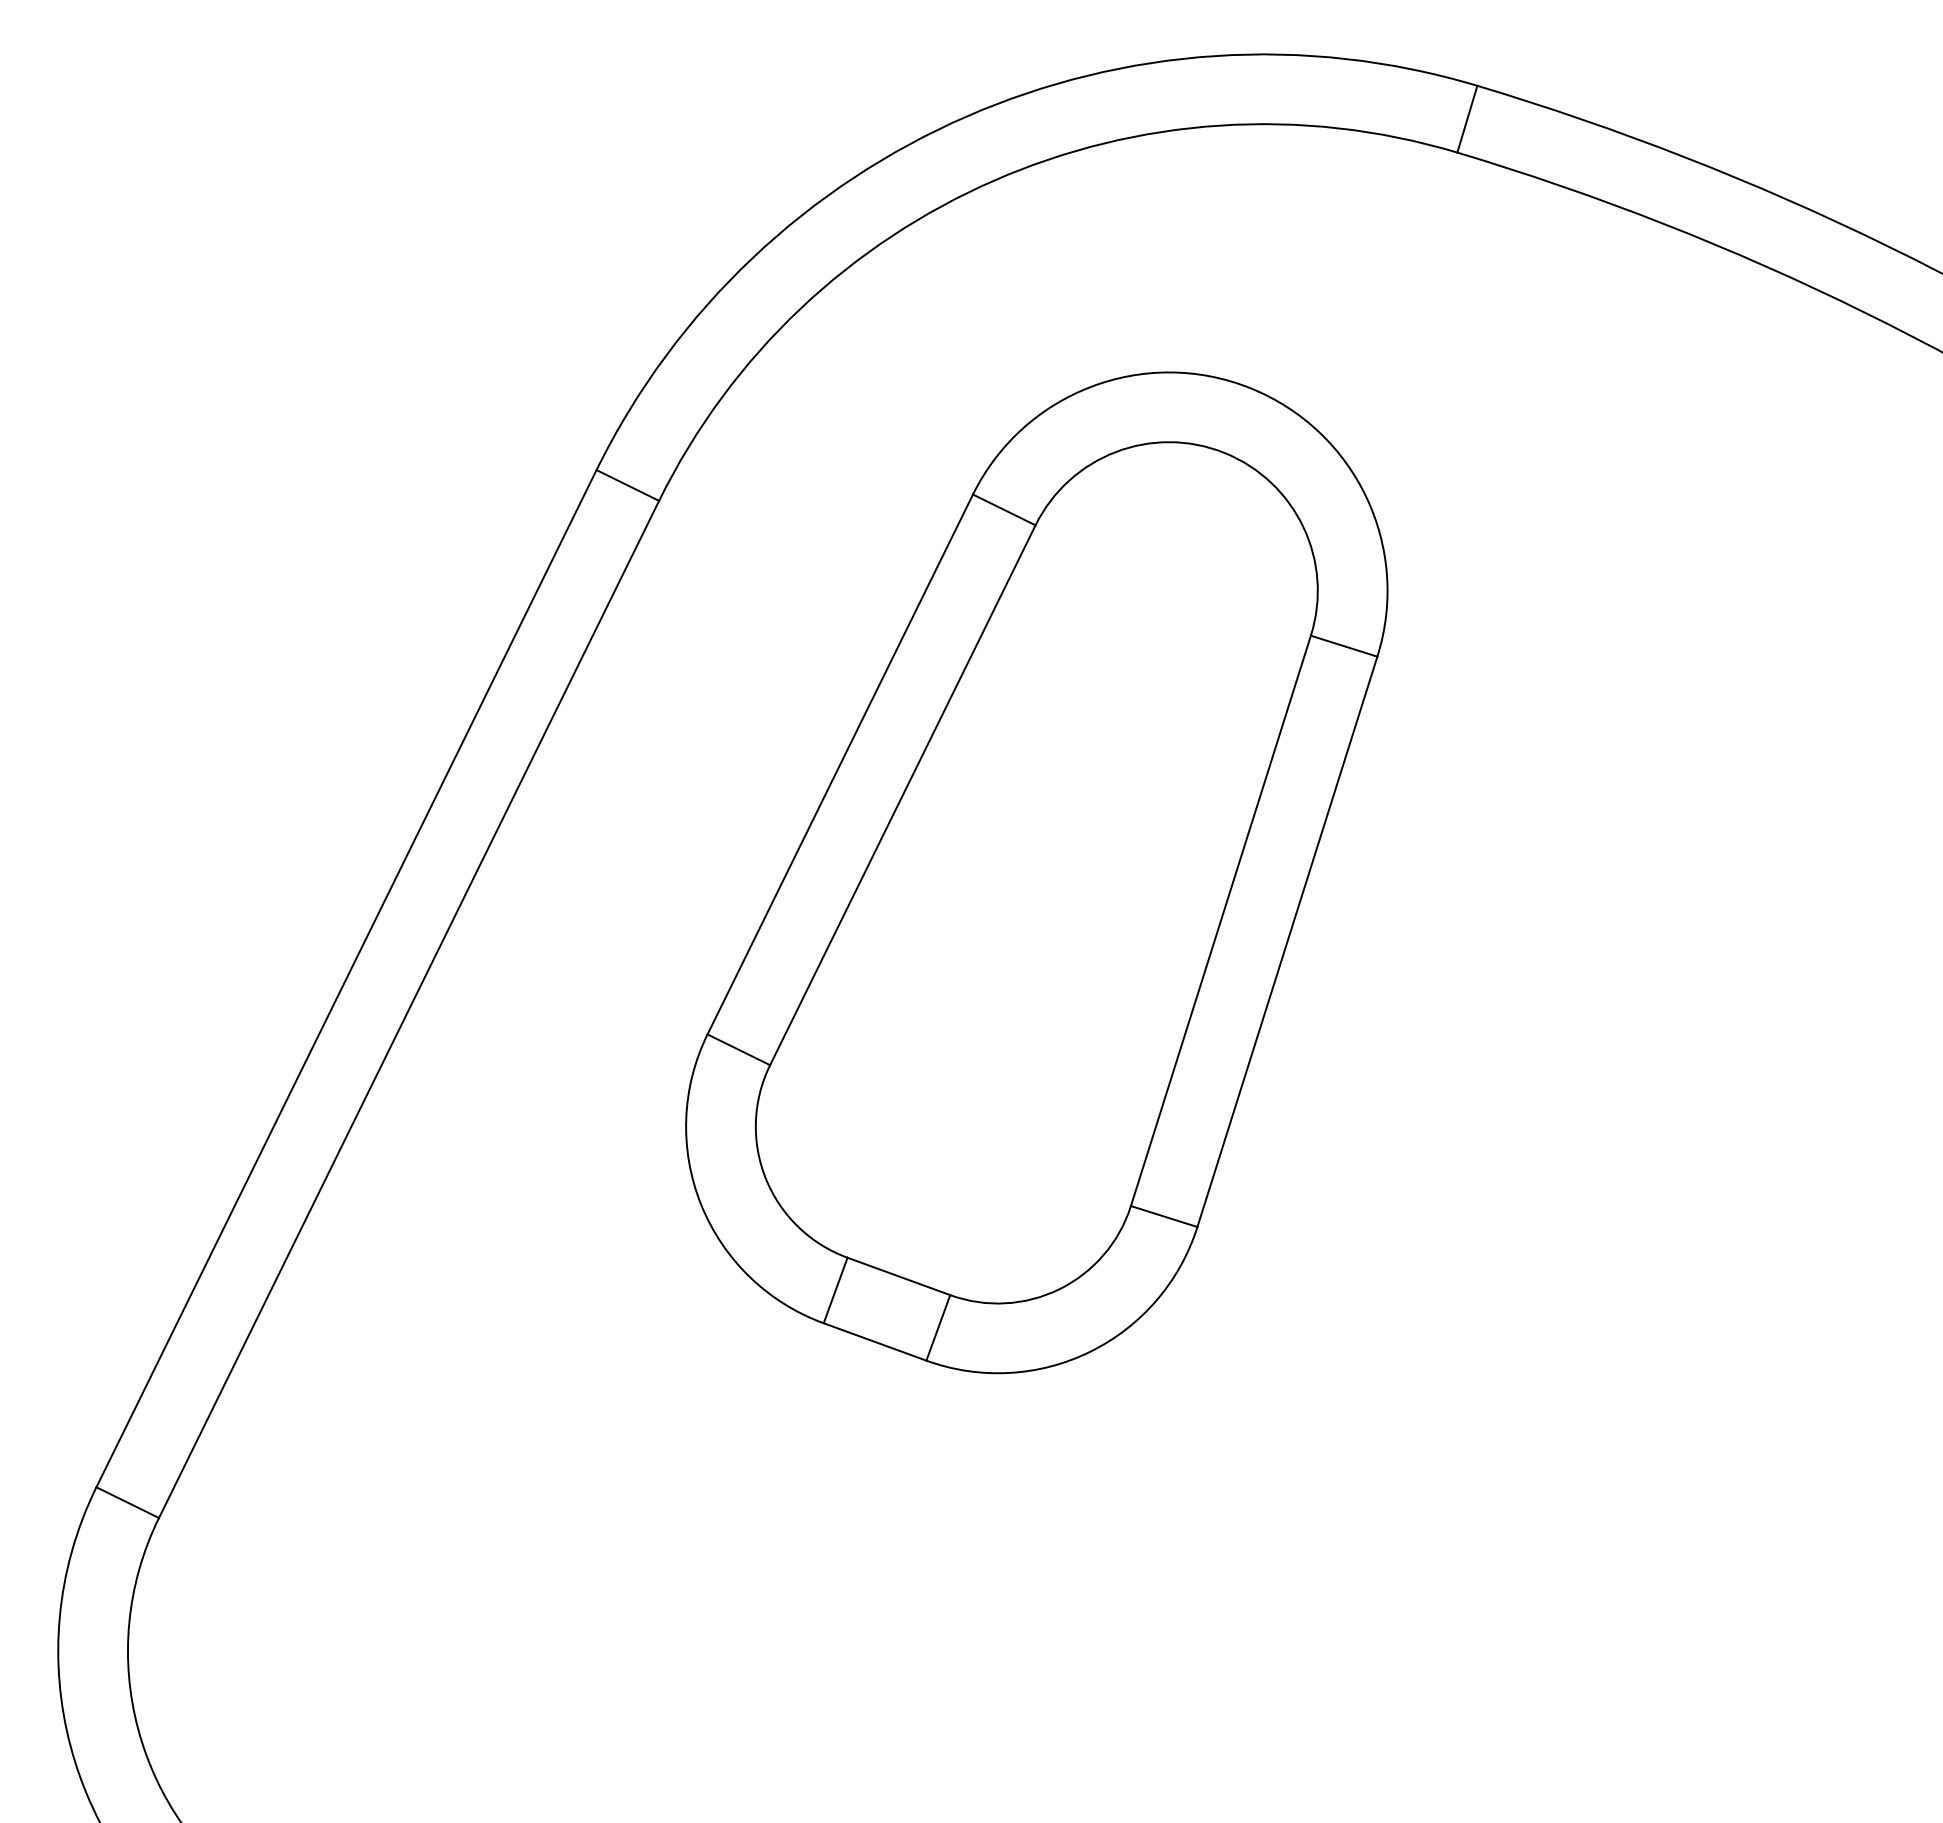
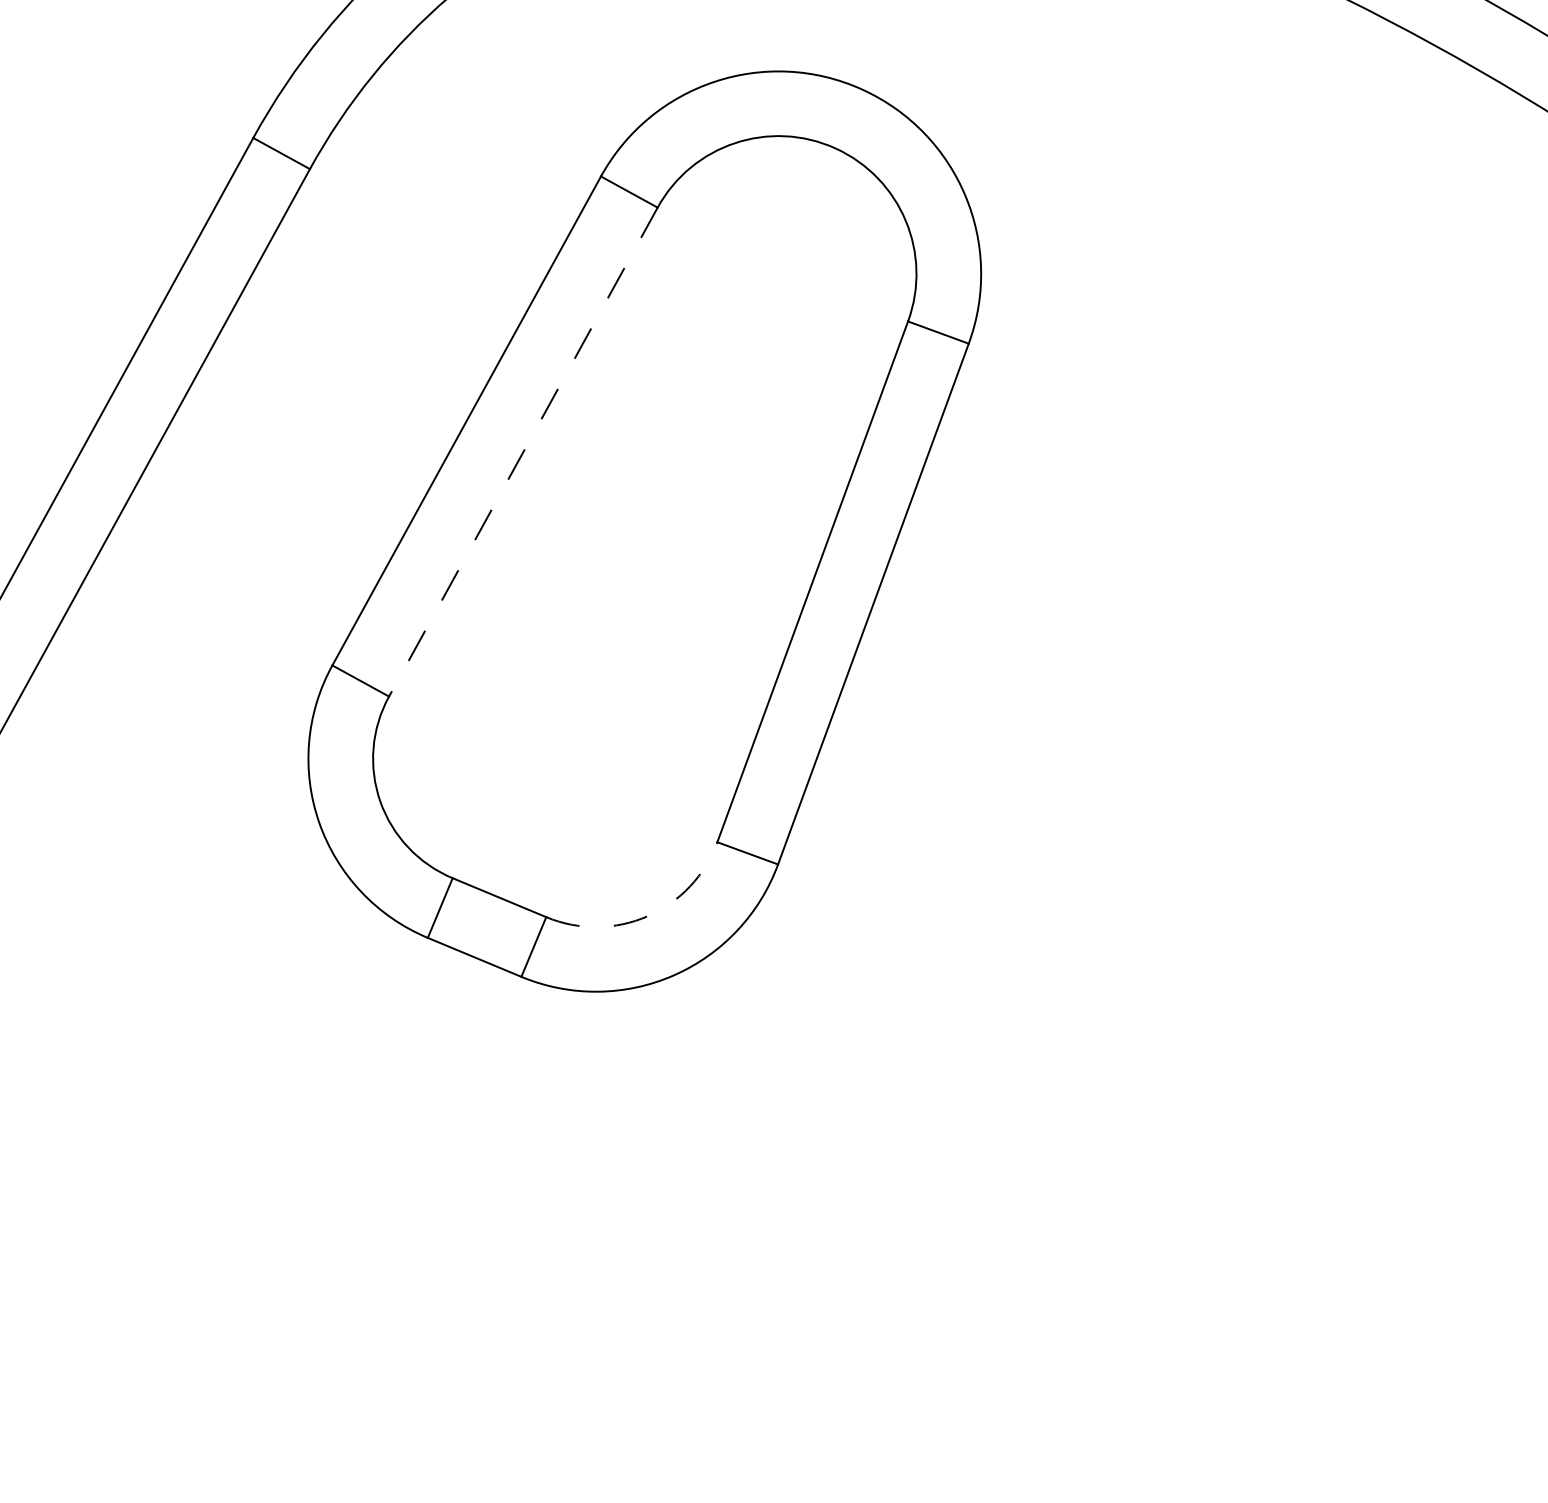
line: (902, 795) -> (523, 452), solid -> dashed
arc: (1059, 1289) -> (647, 916), solid -> dashed

